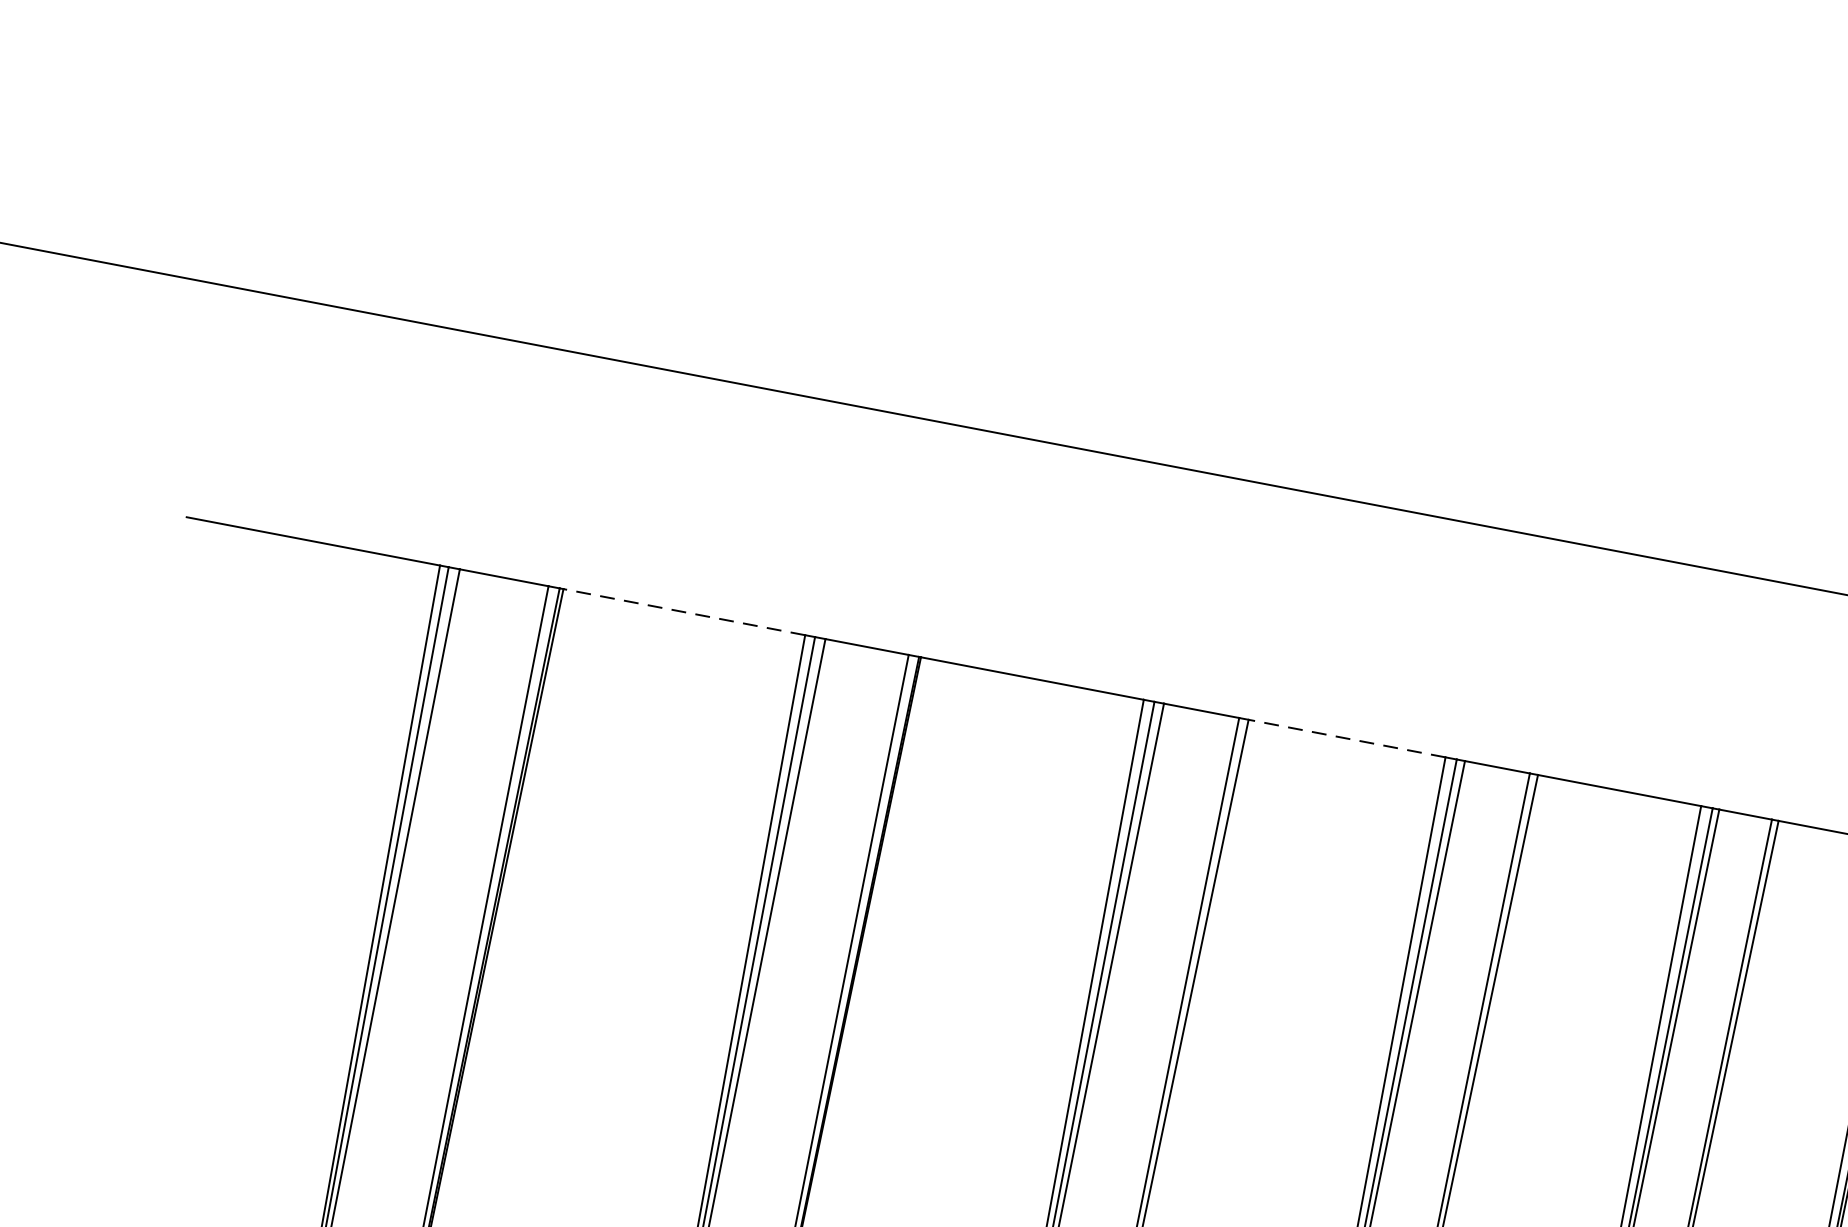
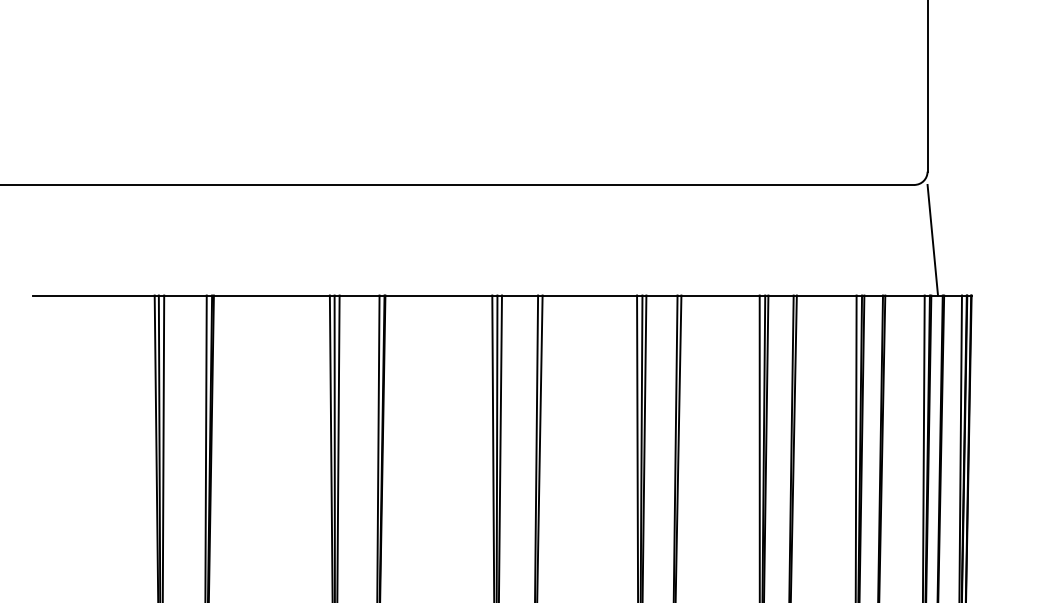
line: (683, 611) -> (271, 295), dashed -> solid
line: (1346, 738) -> (589, 295), dashed -> solid

